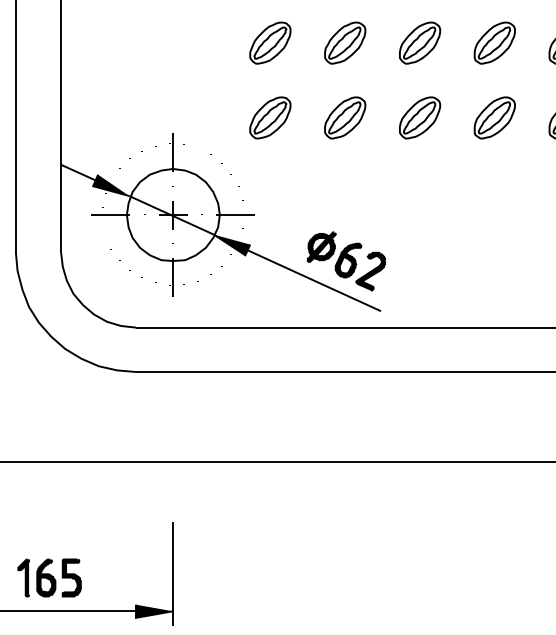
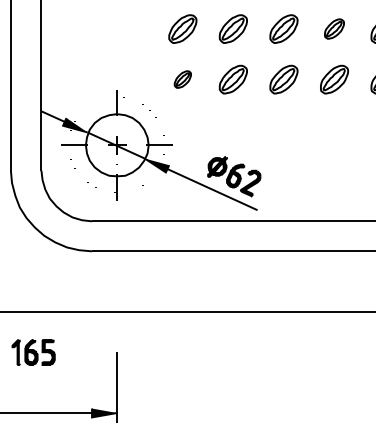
part: (494, 42) -> (334, 28), size x0.7
part: (269, 117) -> (182, 79), size x0.6
part: (49, 577) -> (33, 352), moved

